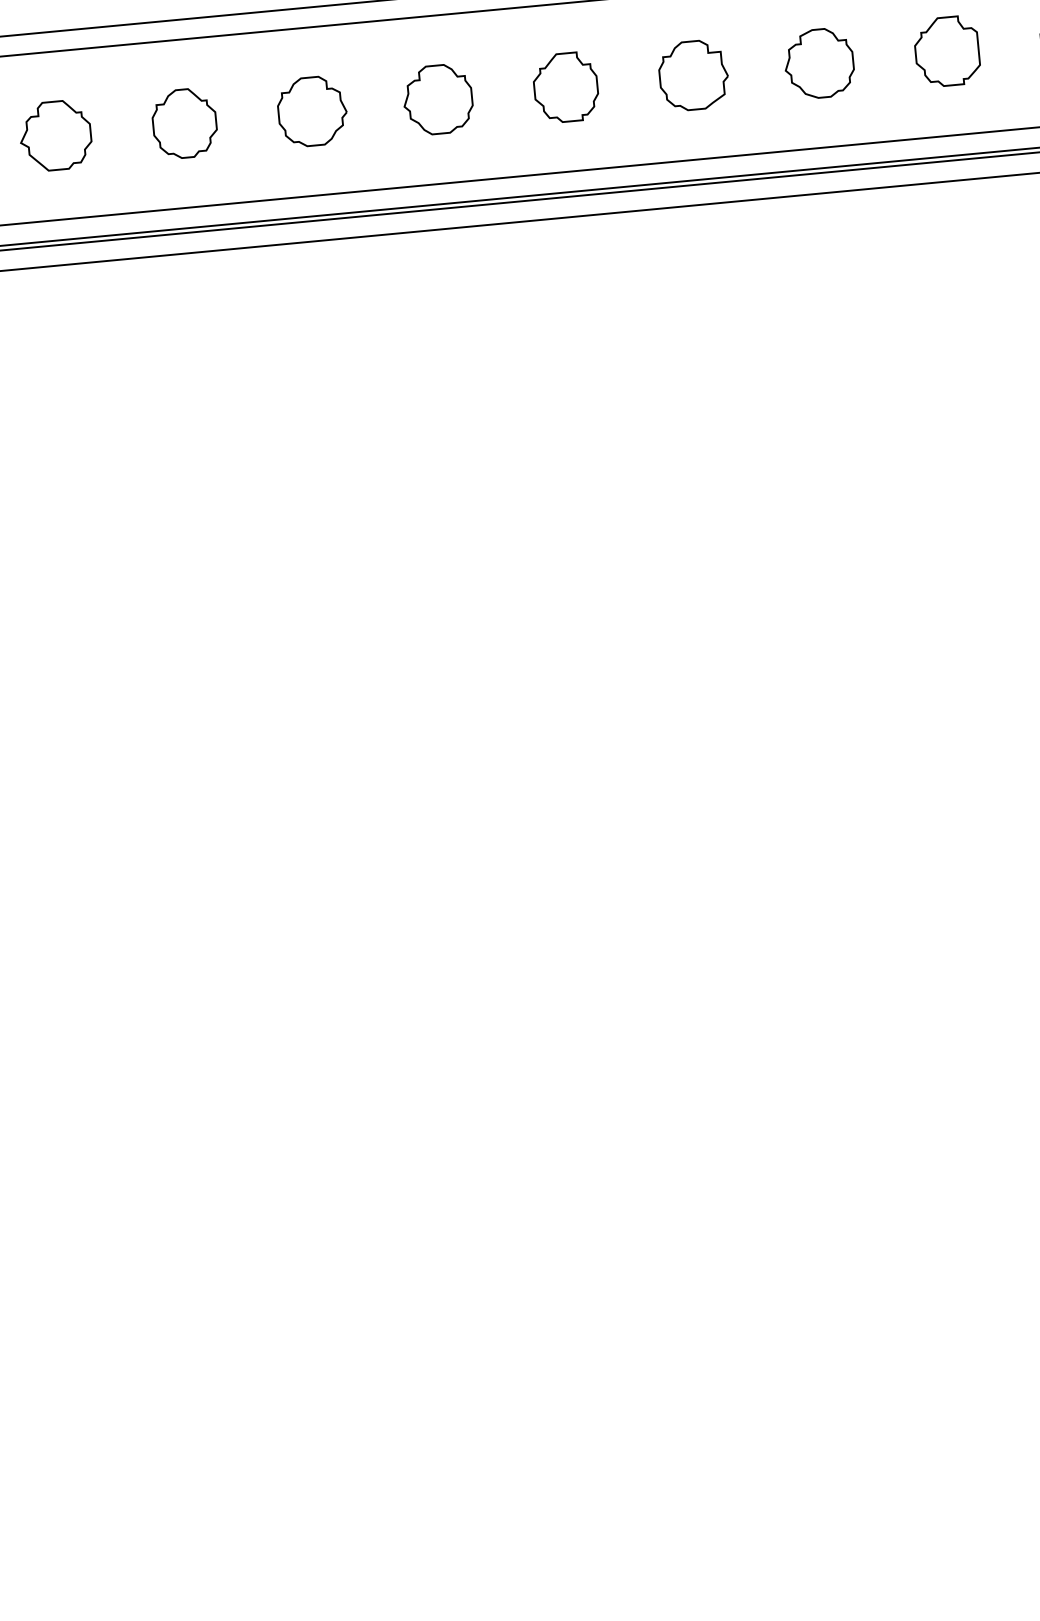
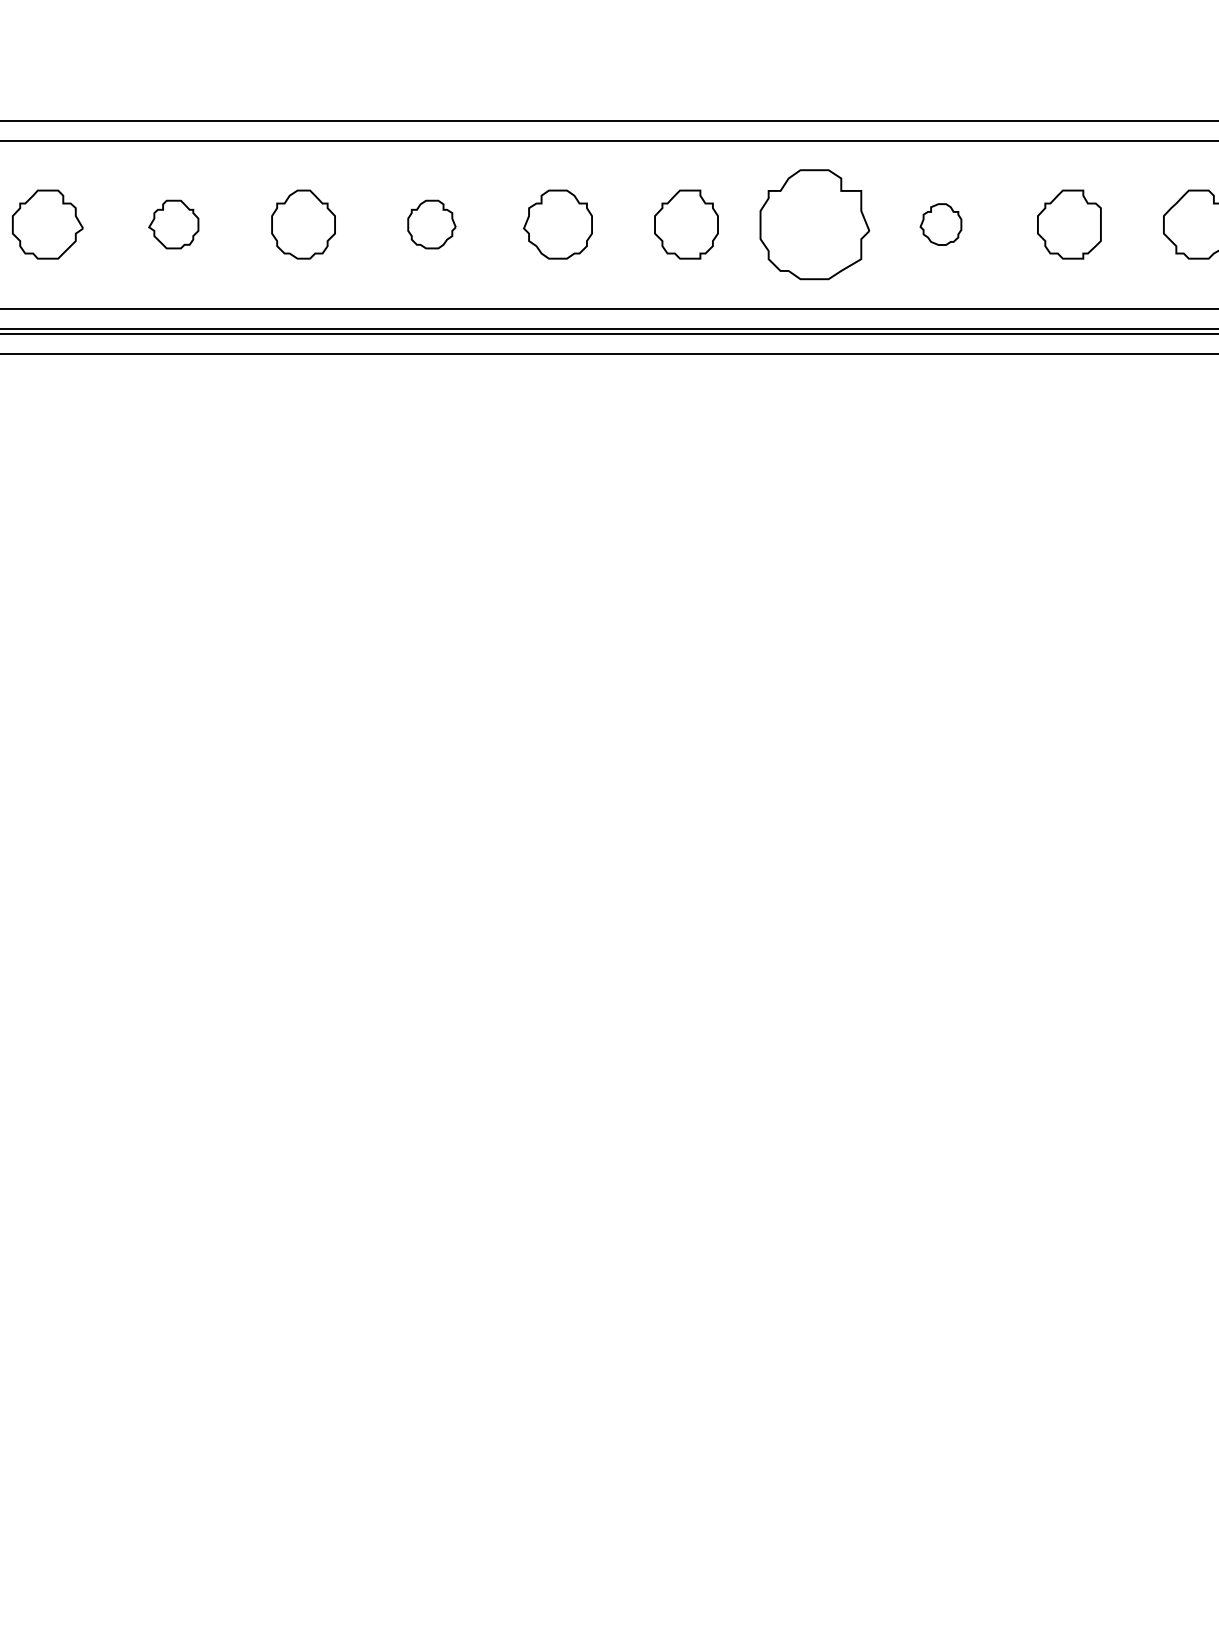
part: (818, 63) -> (940, 224), size x0.6
part: (693, 75) -> (814, 224), size x1.6
part: (312, 111) -> (431, 224), size x0.7
part: (55, 135) -> (173, 224), size x0.7

